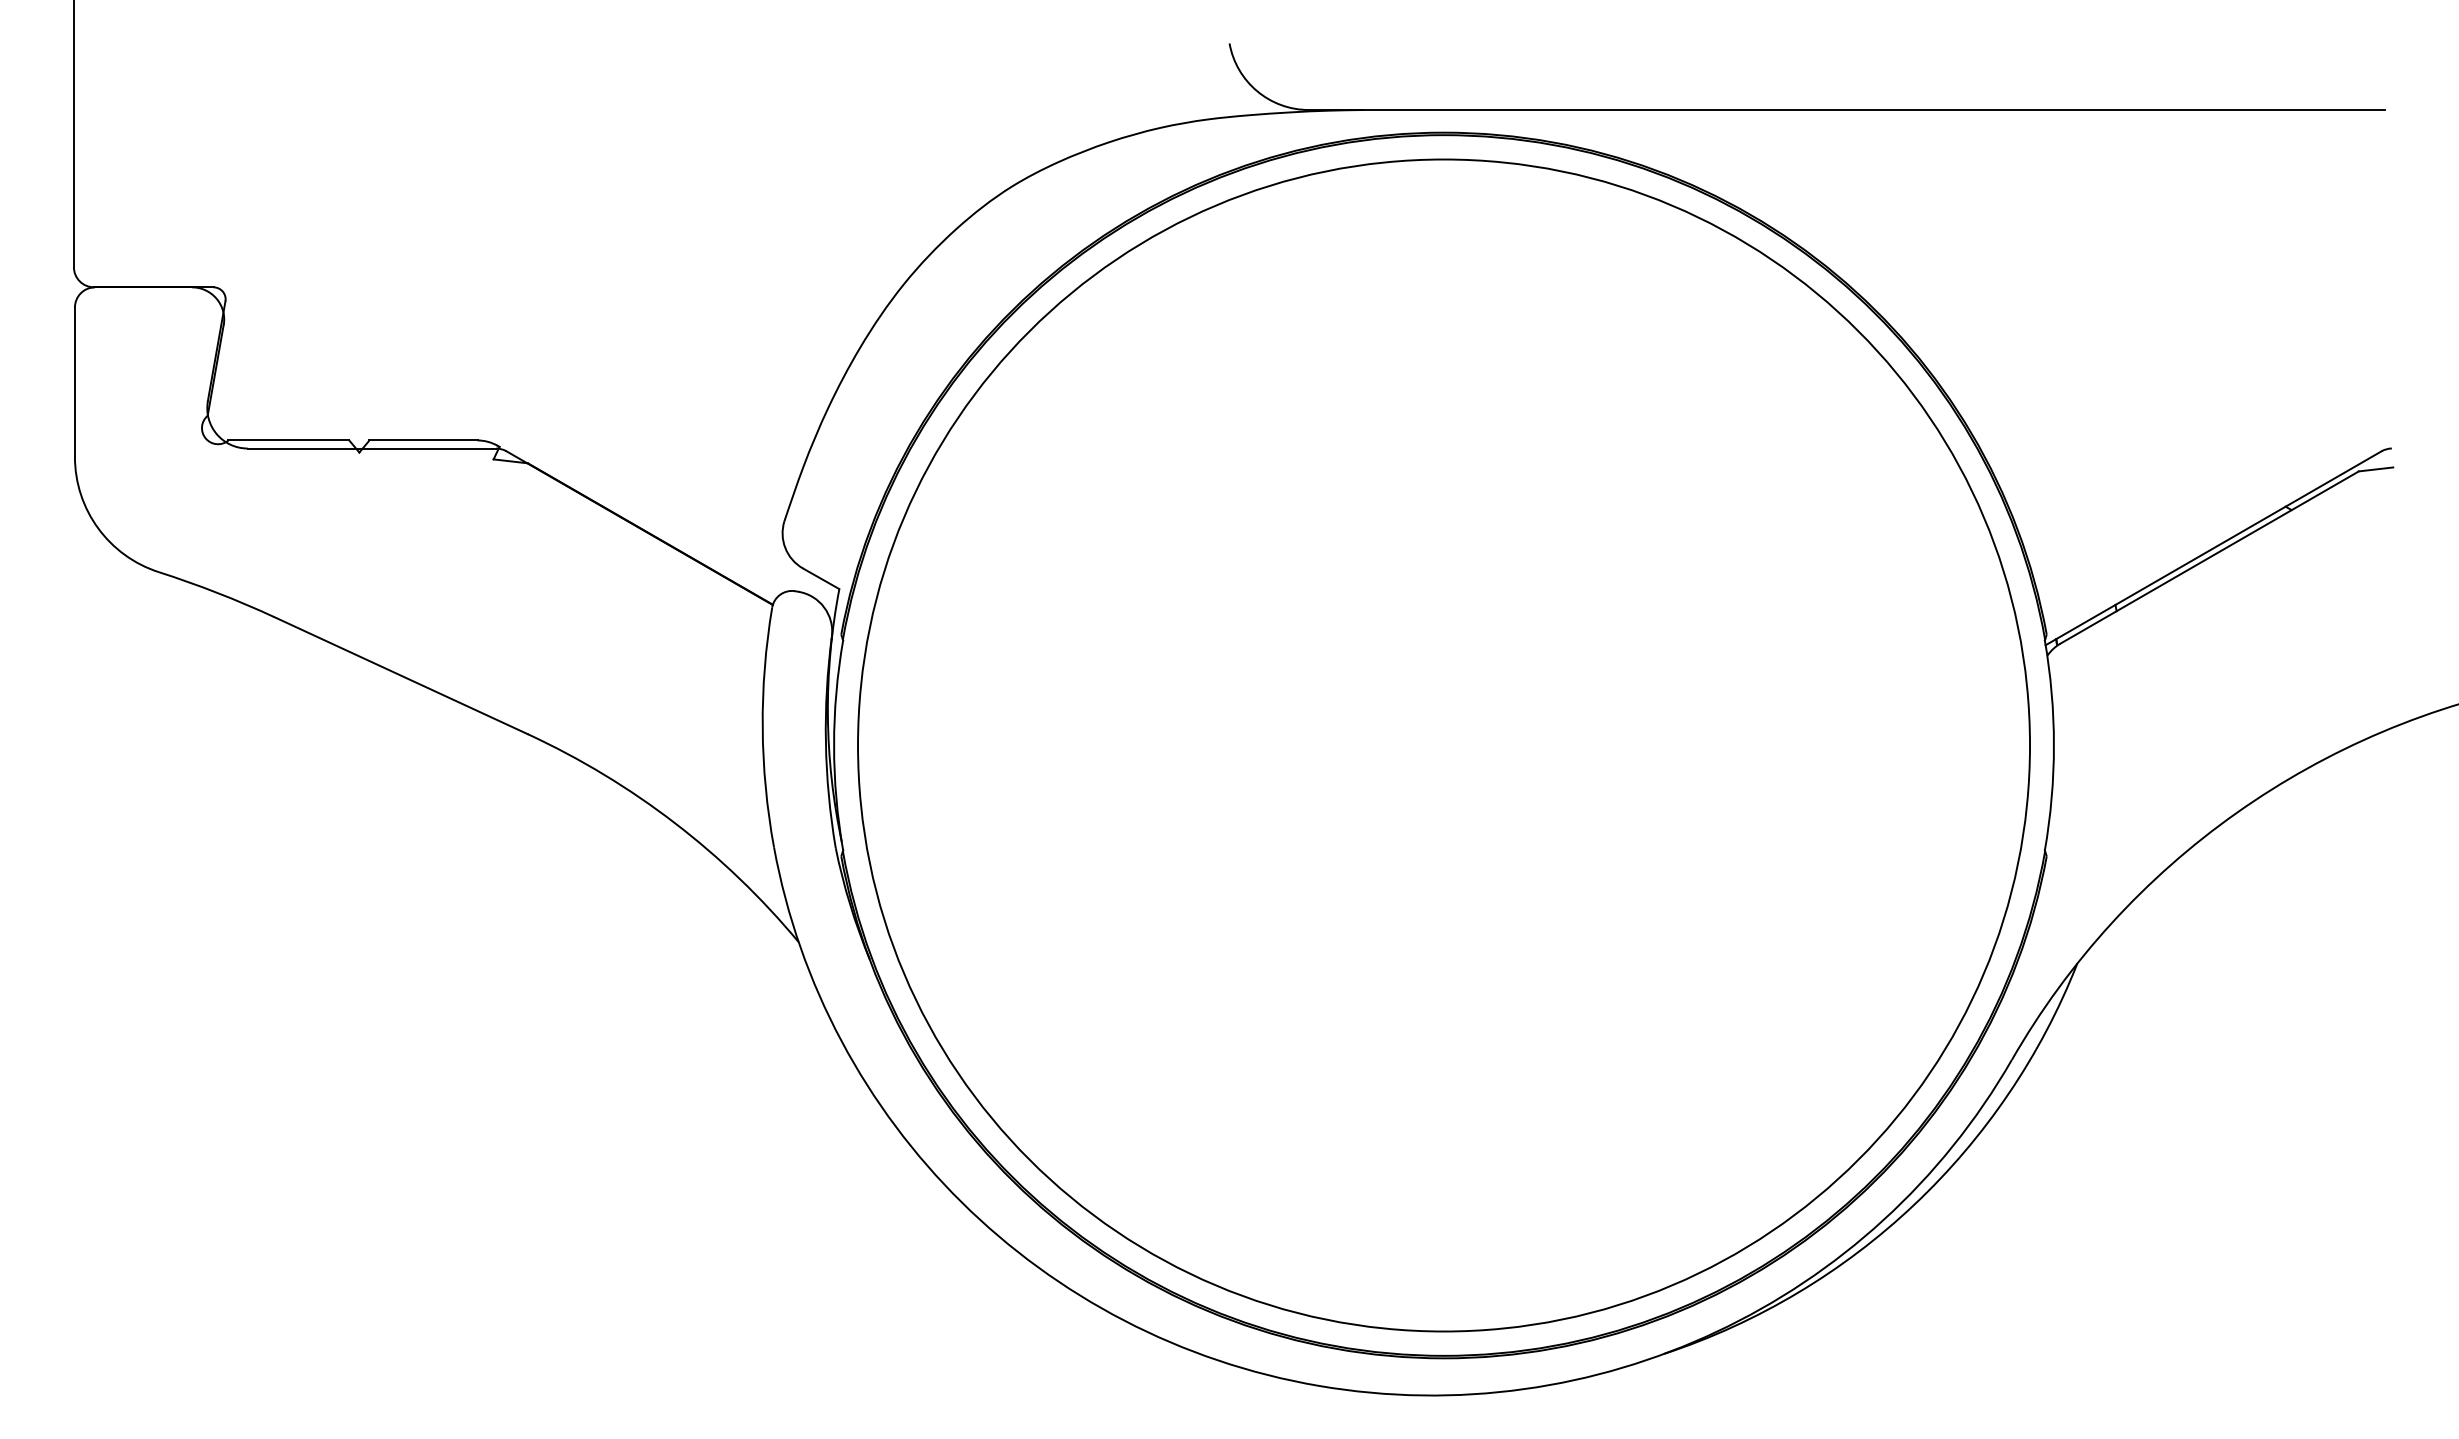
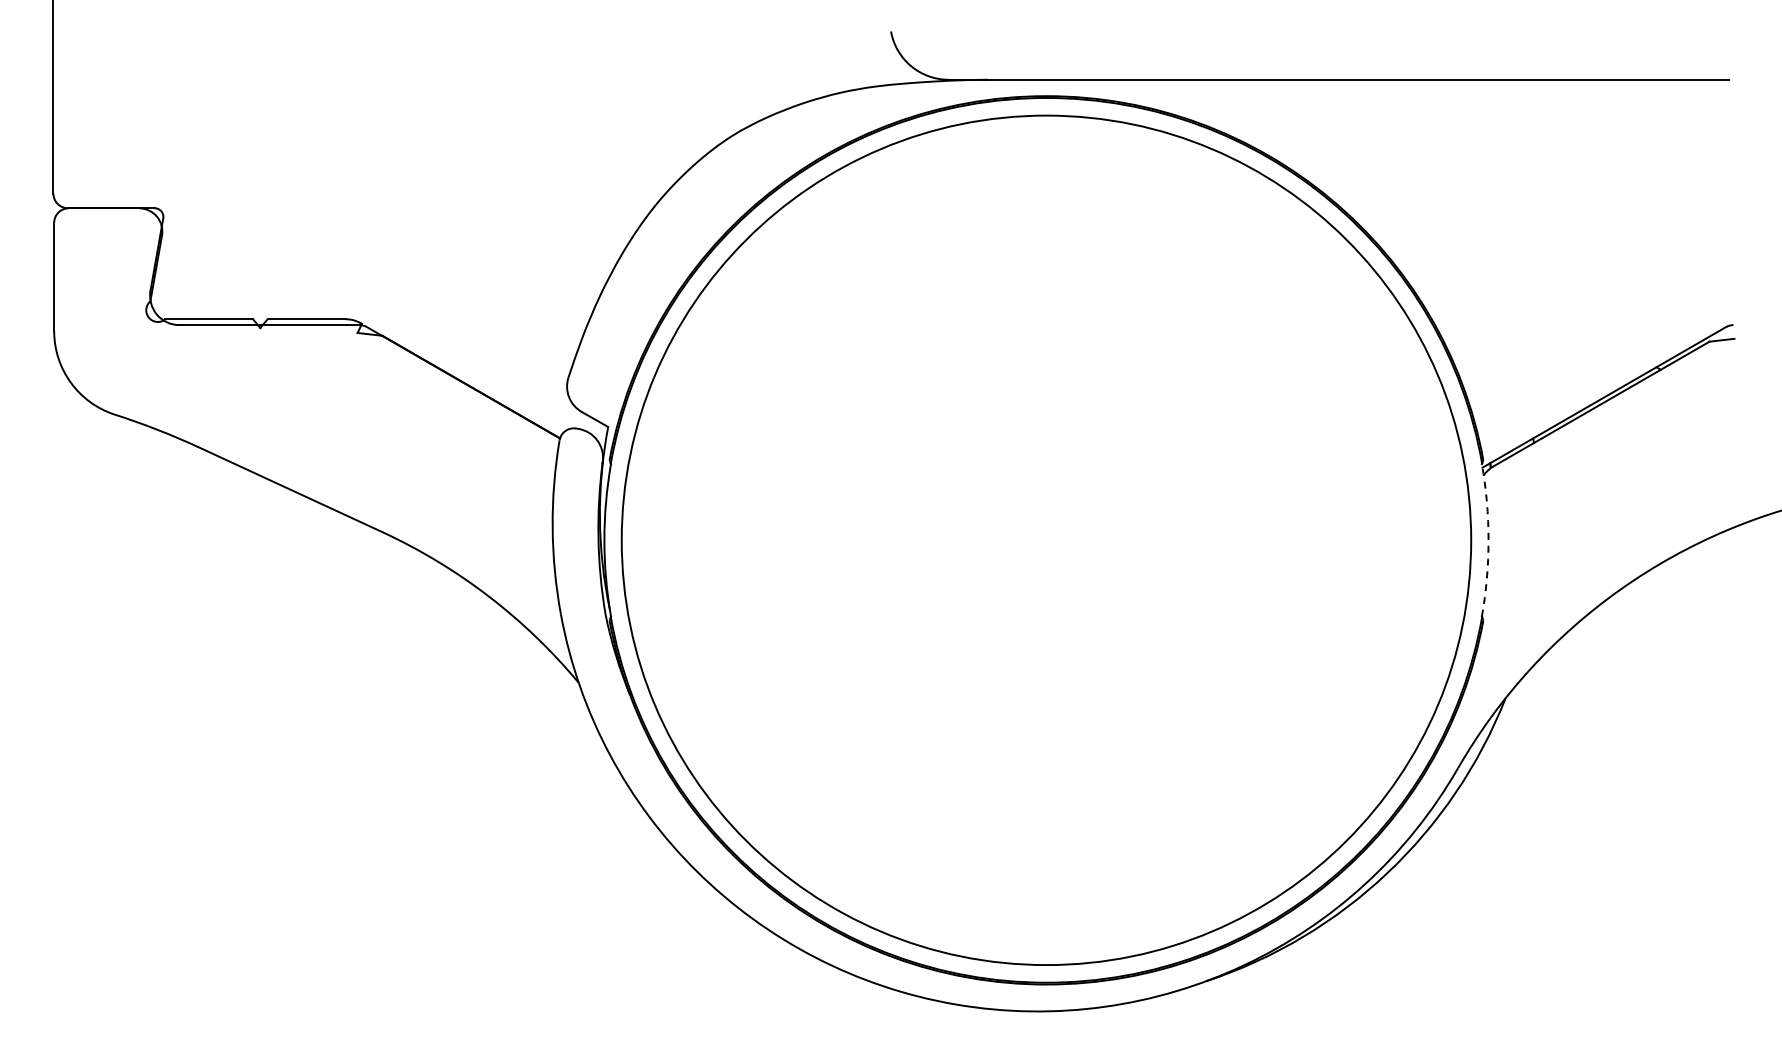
arc: (2053, 745) -> (1488, 540), solid -> dashed

